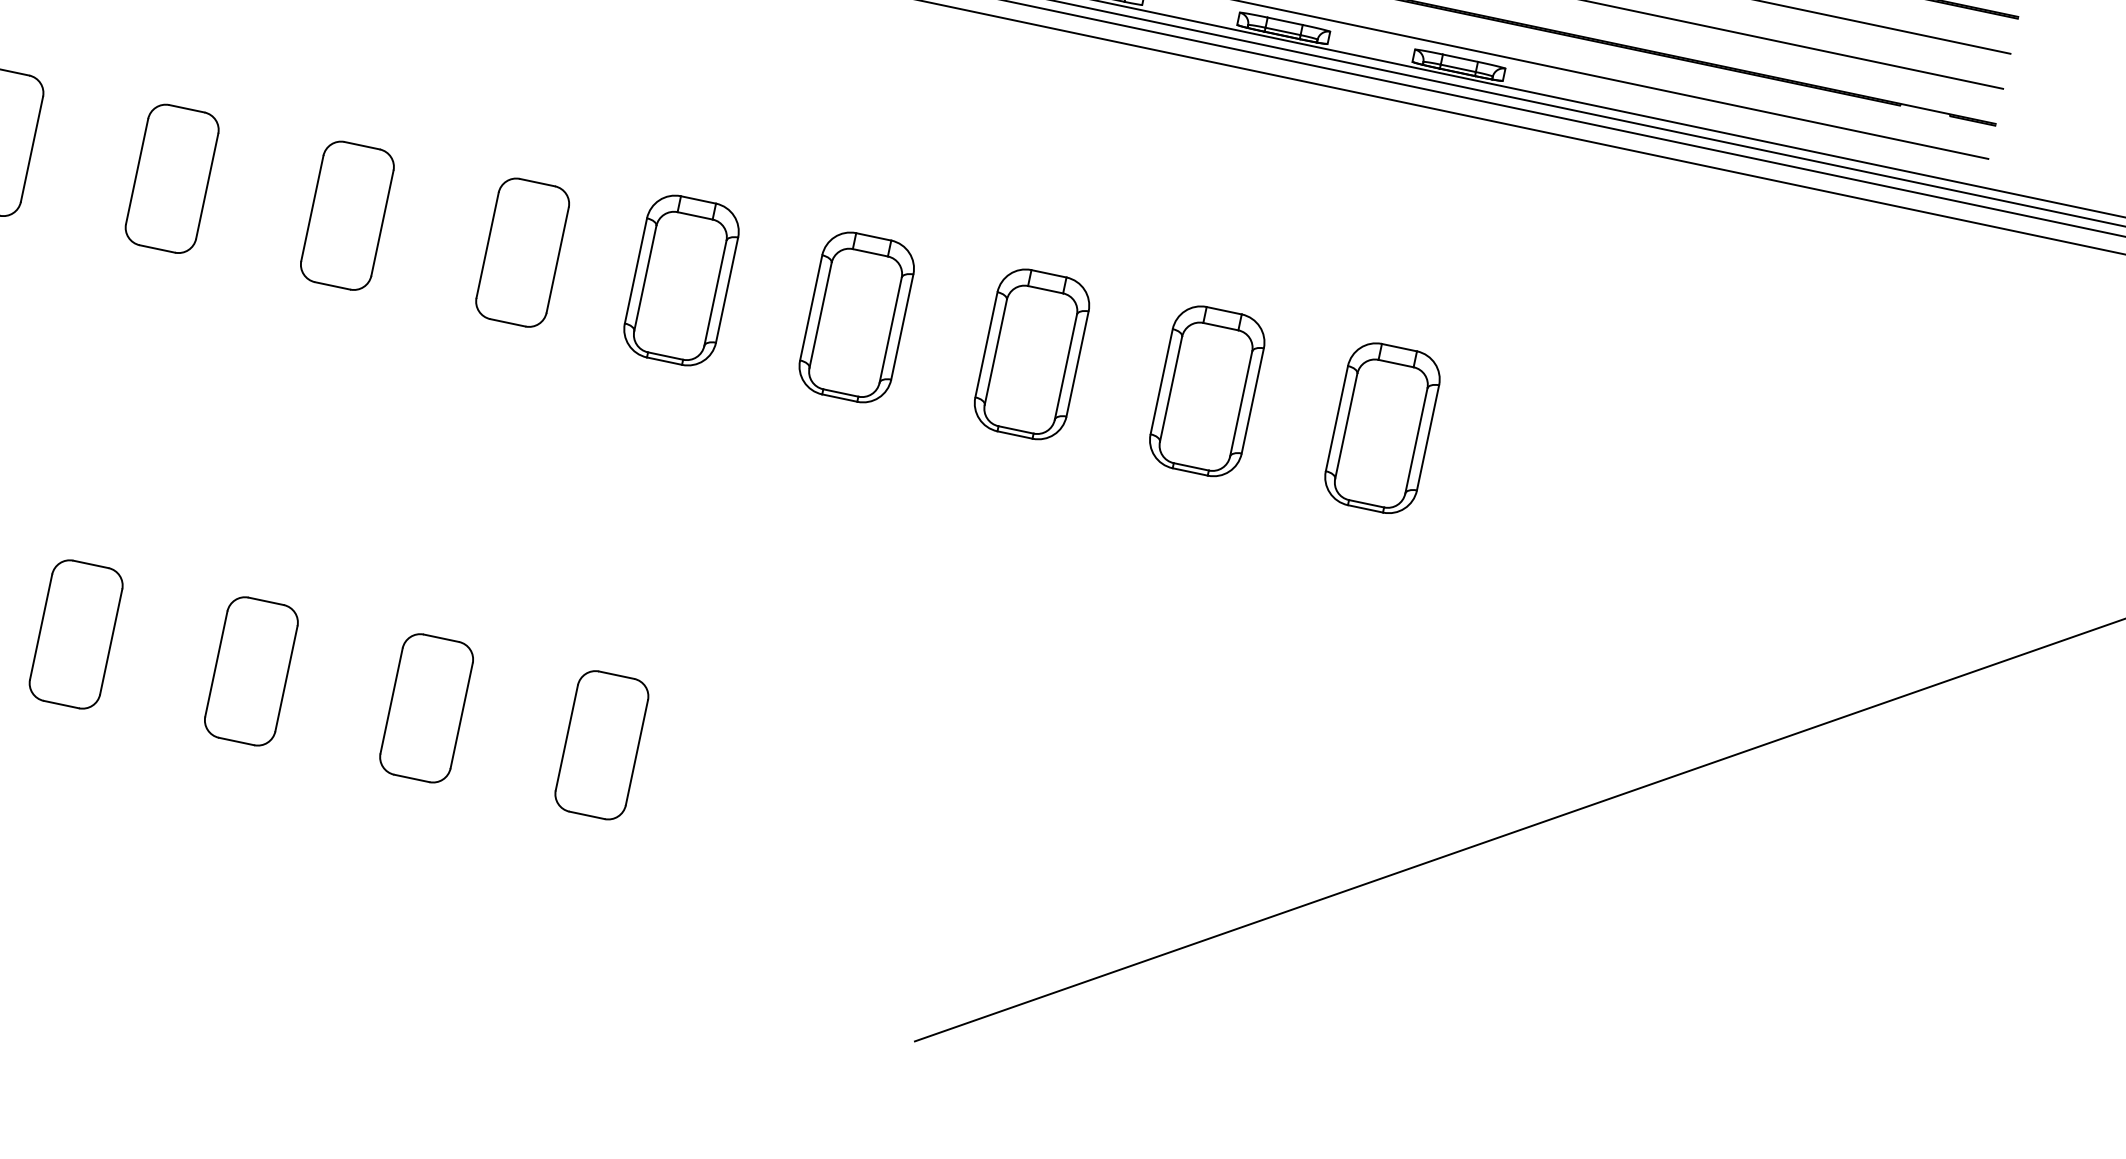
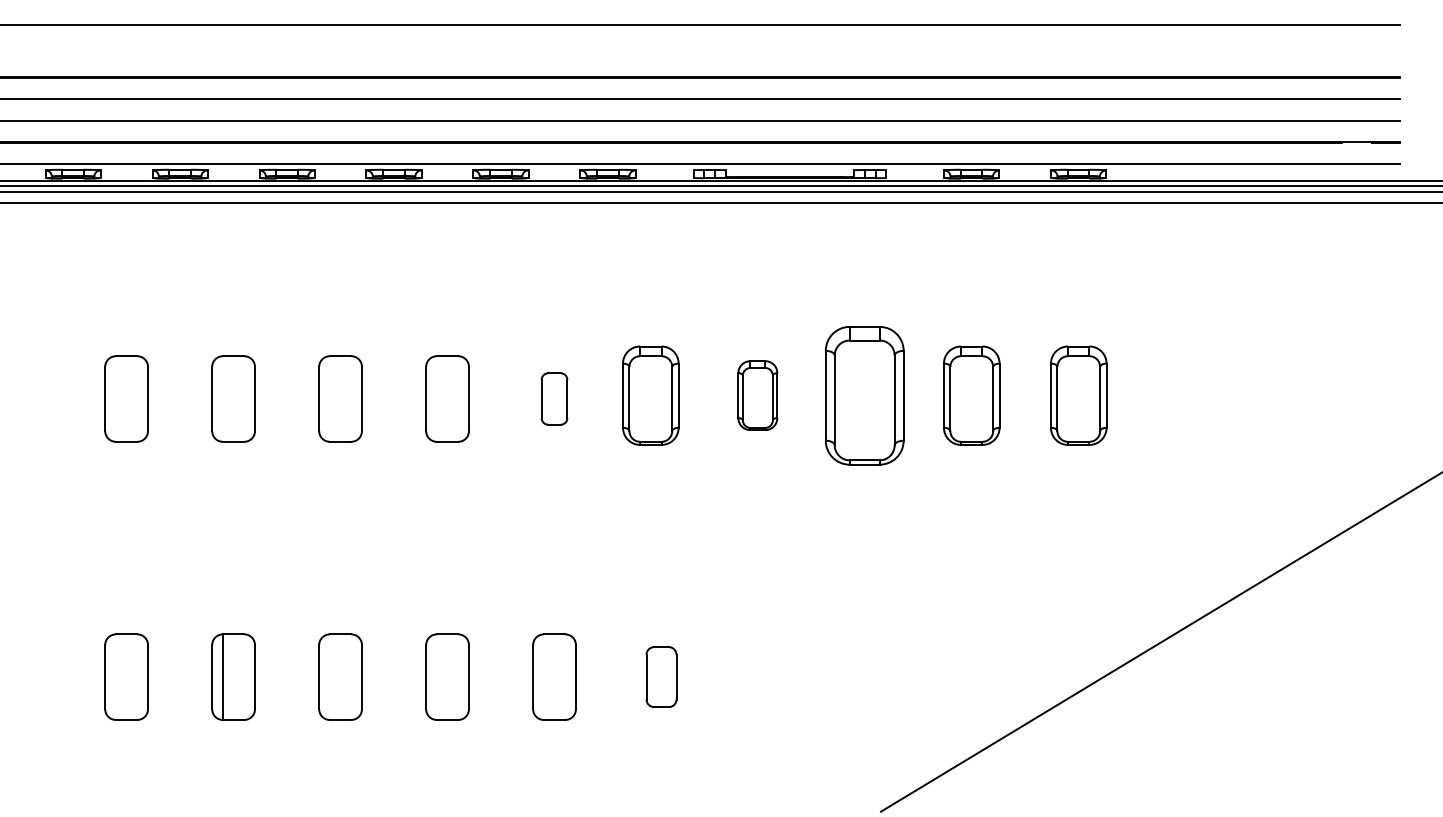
part: (522, 251) -> (554, 398), size x0.6
part: (856, 317) -> (757, 395), size x0.7
part: (1031, 353) -> (864, 395), size x1.4
part: (602, 744) -> (661, 676), size x0.7

